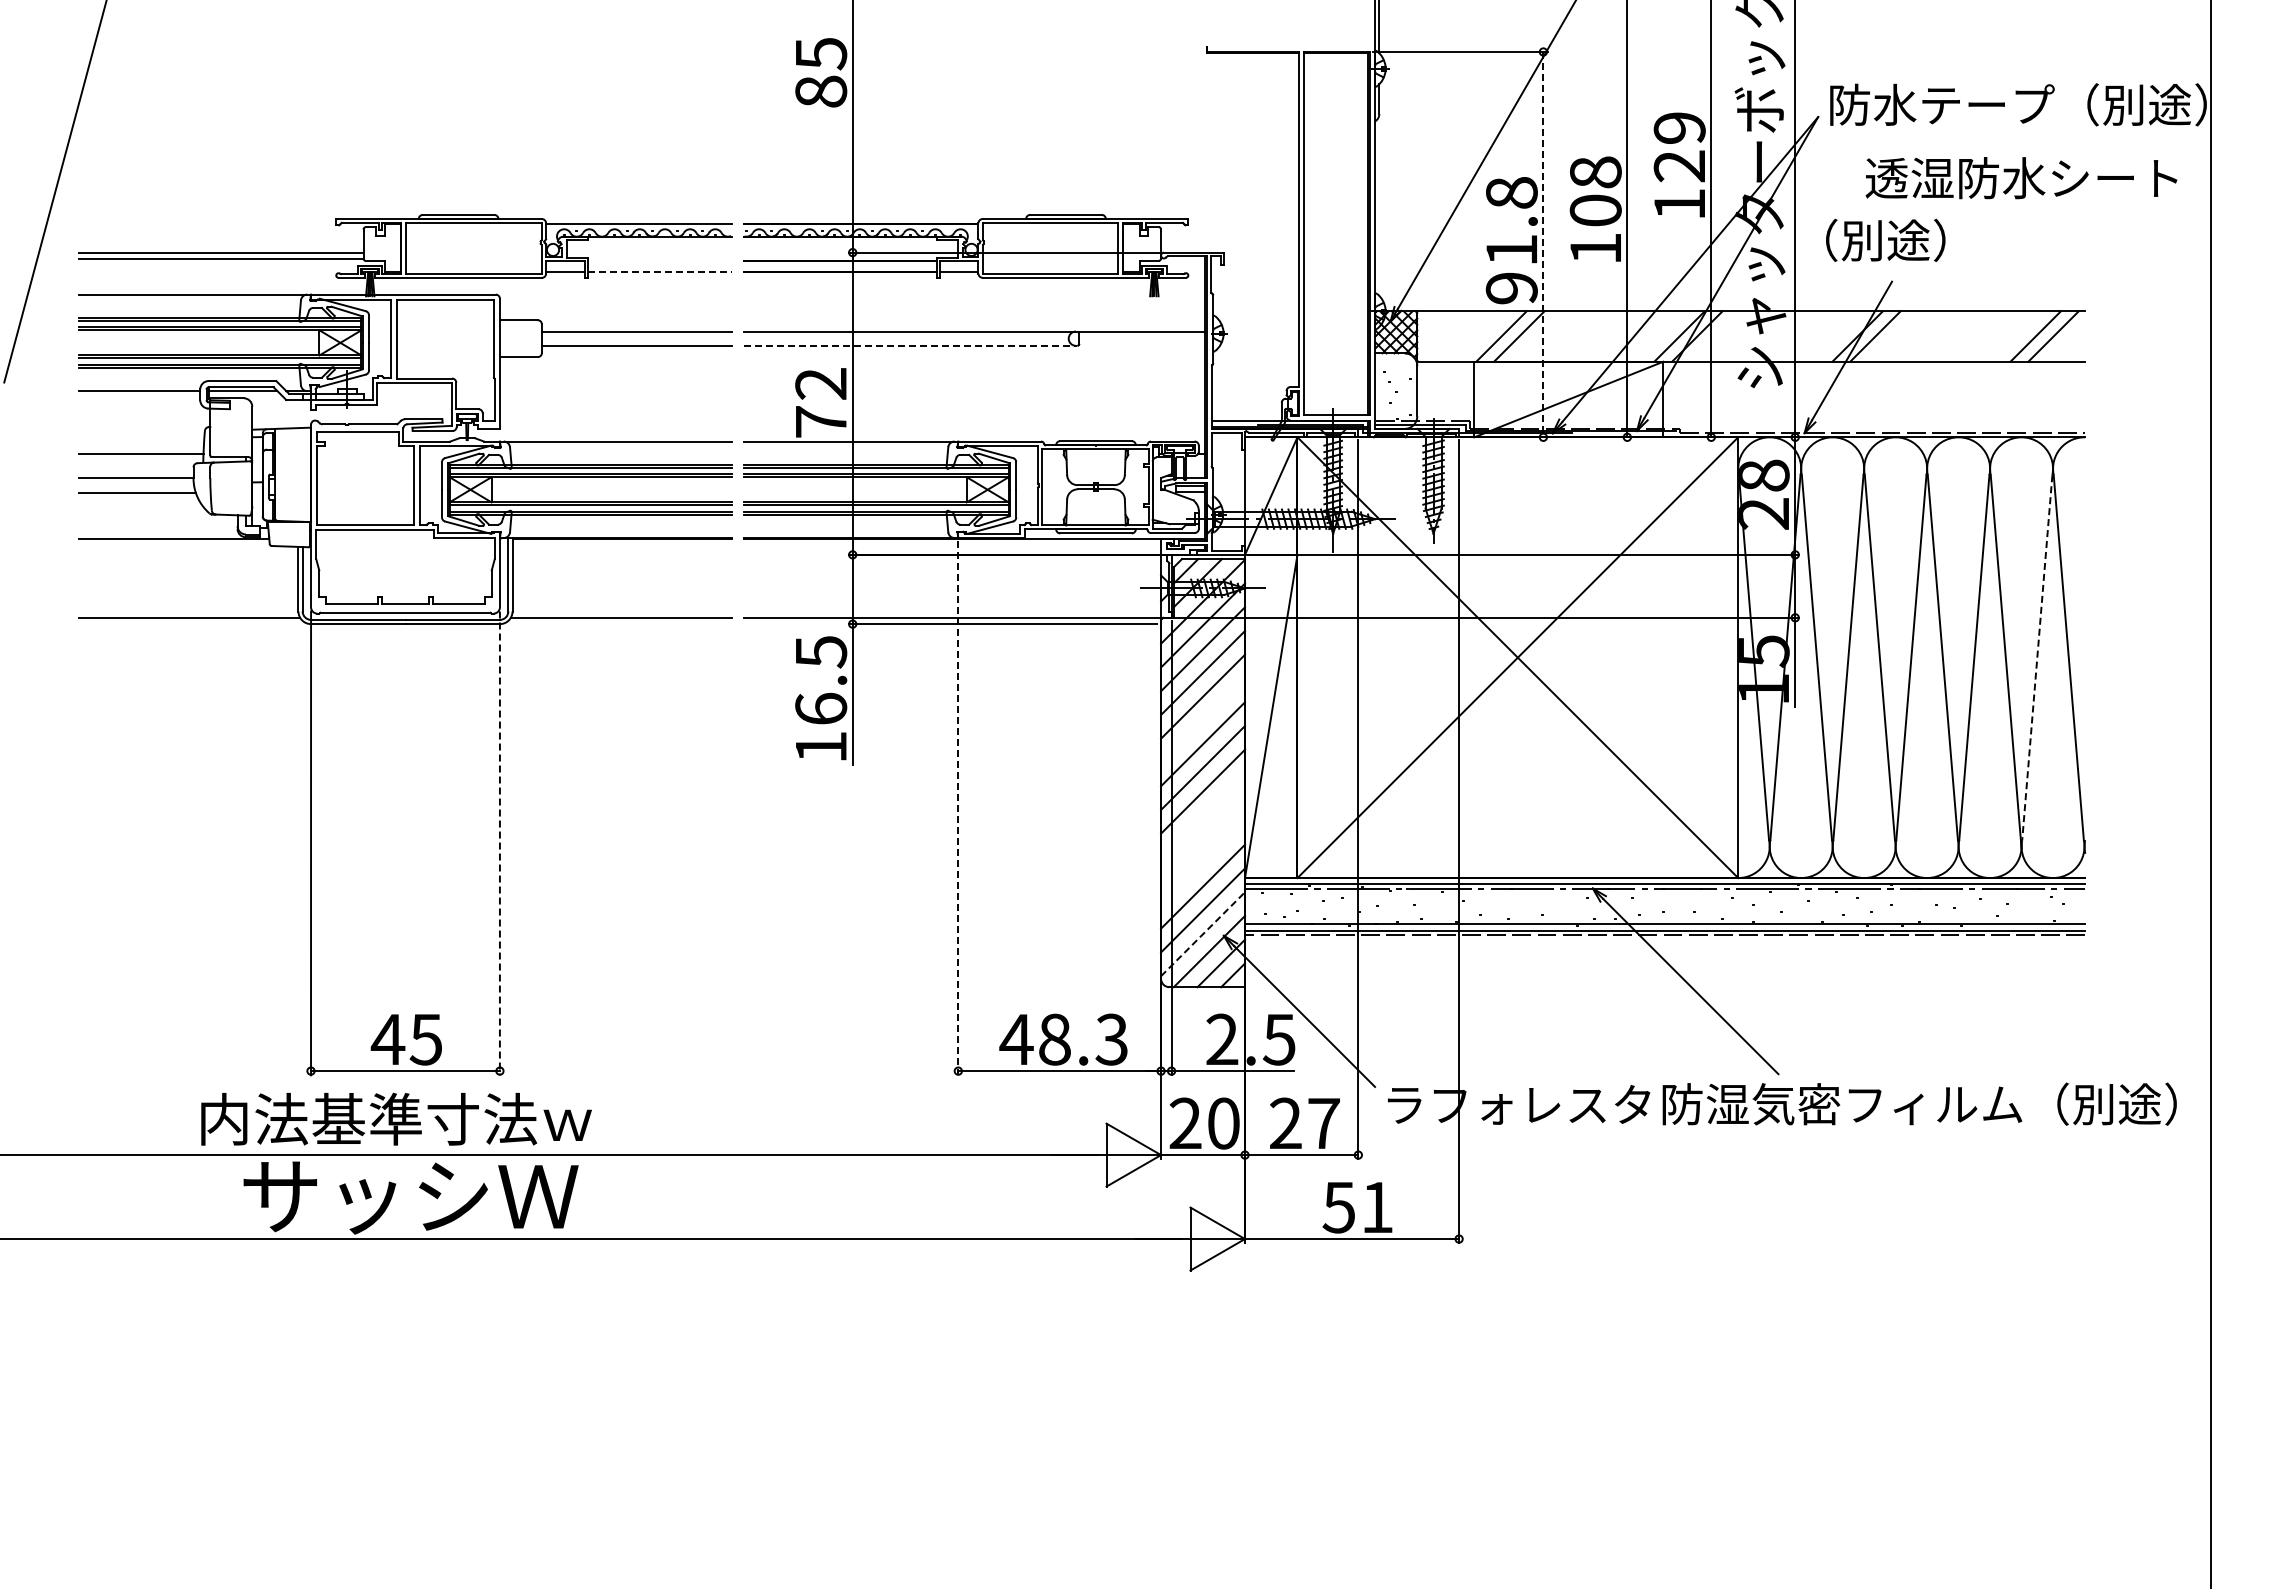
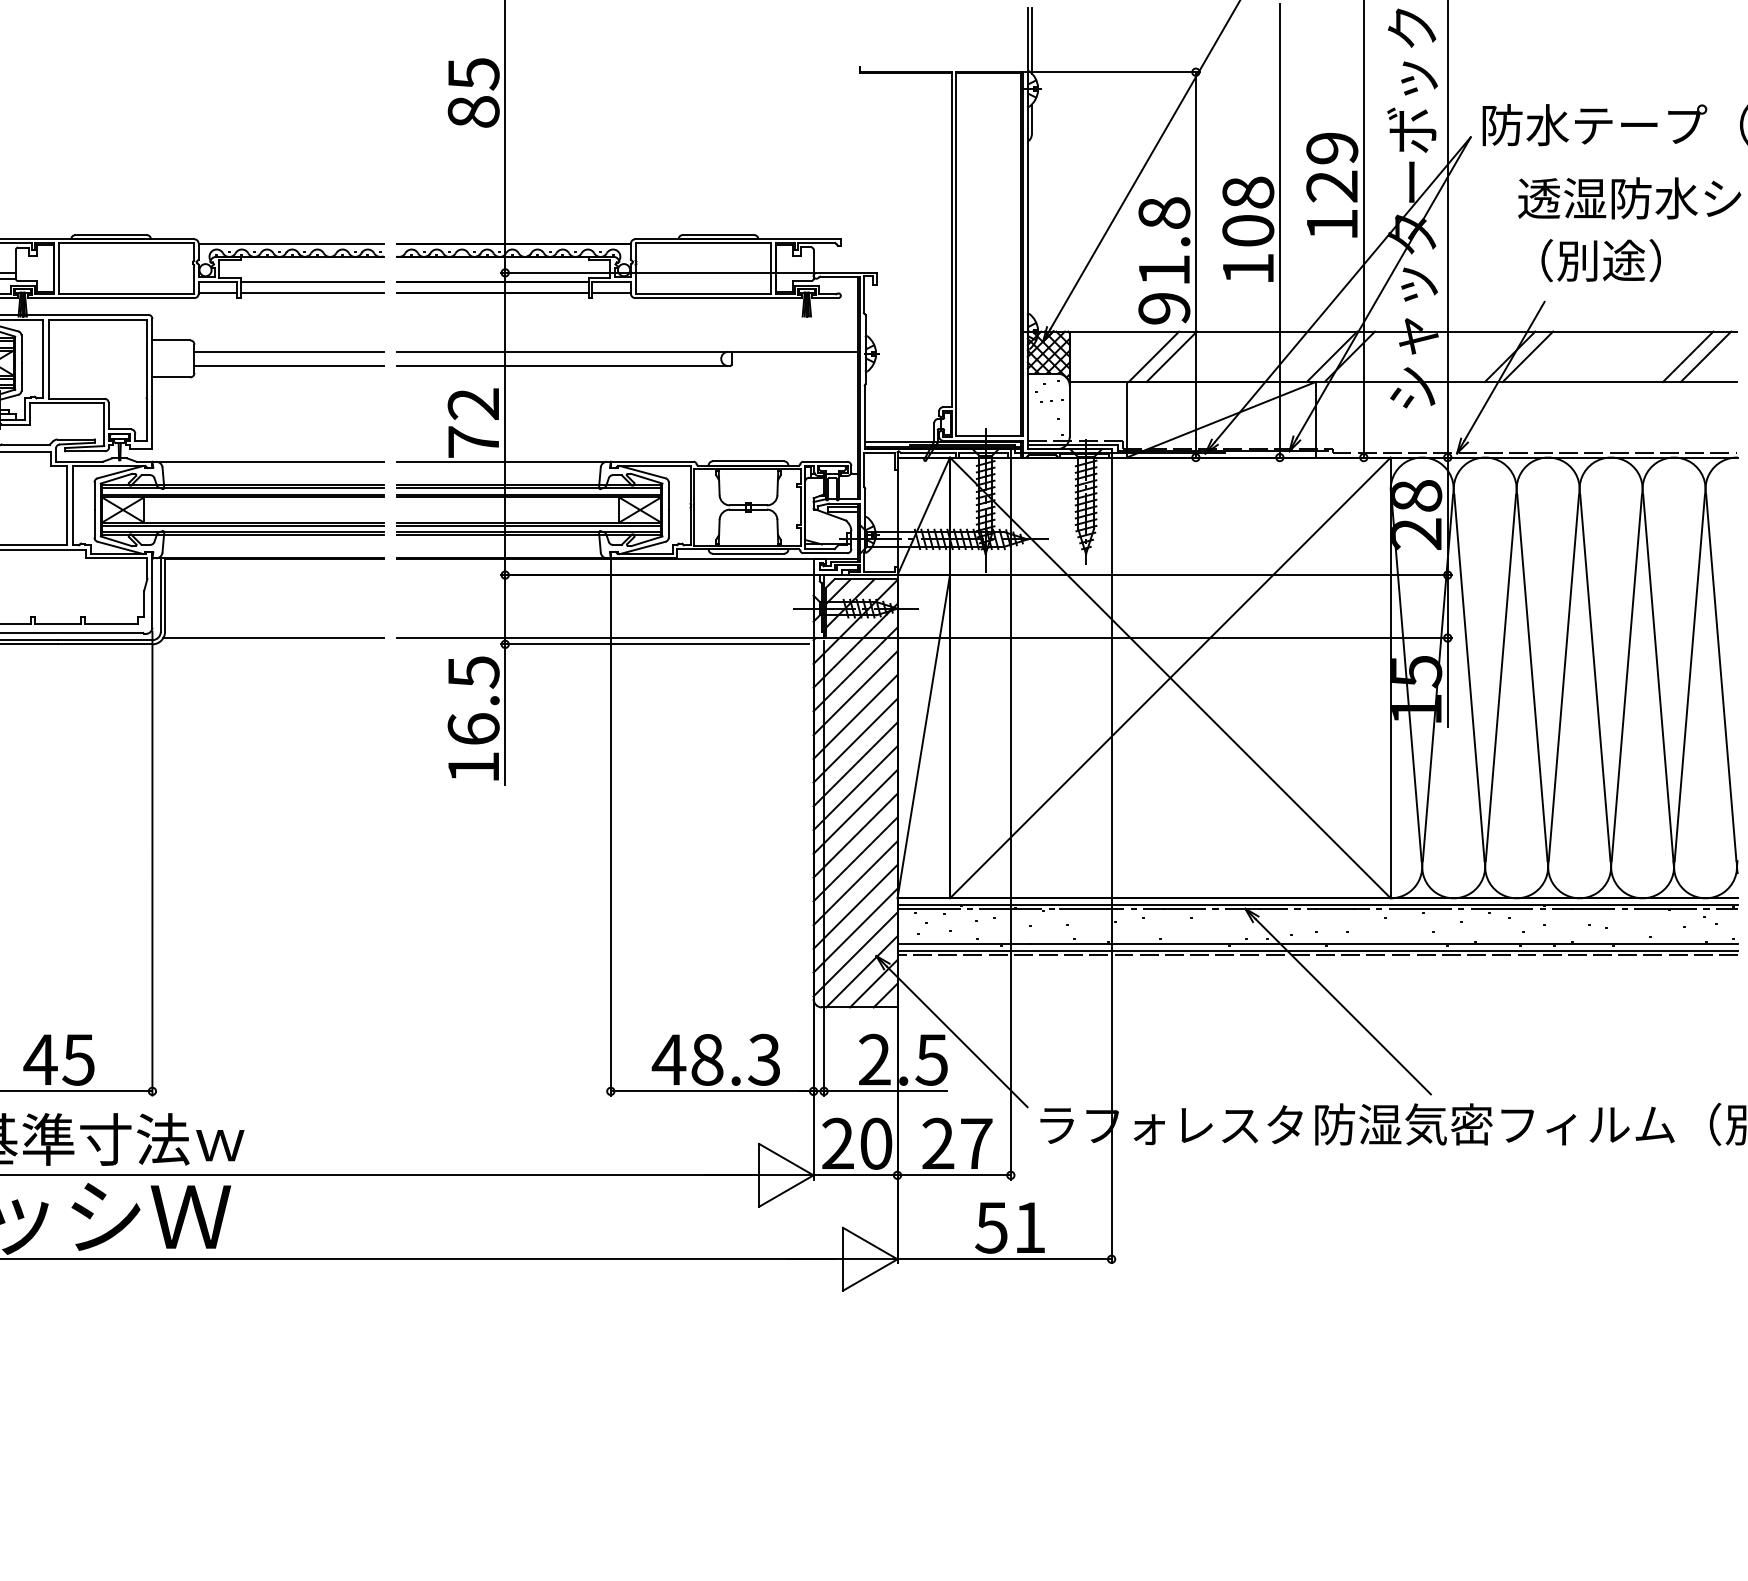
text: (1885, 239) -> (1601, 259), moved
line: (1543, 244) -> (1196, 264), dashed -> solid
line: (659, 261) -> (312, 281), added
line: (659, 272) -> (312, 292), dashed -> solid
line: (911, 345) -> (564, 365), dashed -> solid
line: (2037, 658) -> (1690, 678), dashed -> solid
line: (1203, 720) -> (856, 740), added
line: (958, 808) -> (611, 828), dashed -> solid
line: (1203, 815) -> (856, 835), added
line: (1203, 839) -> (856, 859), added
line: (499, 843) -> (152, 863), dashed -> solid
line: (1203, 862) -> (856, 882), added
line: (1203, 933) -> (856, 953), dashed -> solid

